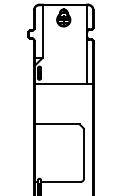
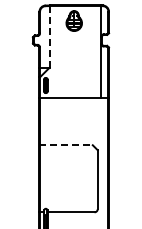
line: (42, 31) -> (49, 36), solid -> dashed
line: (57, 124) -> (66, 145), solid -> dashed

